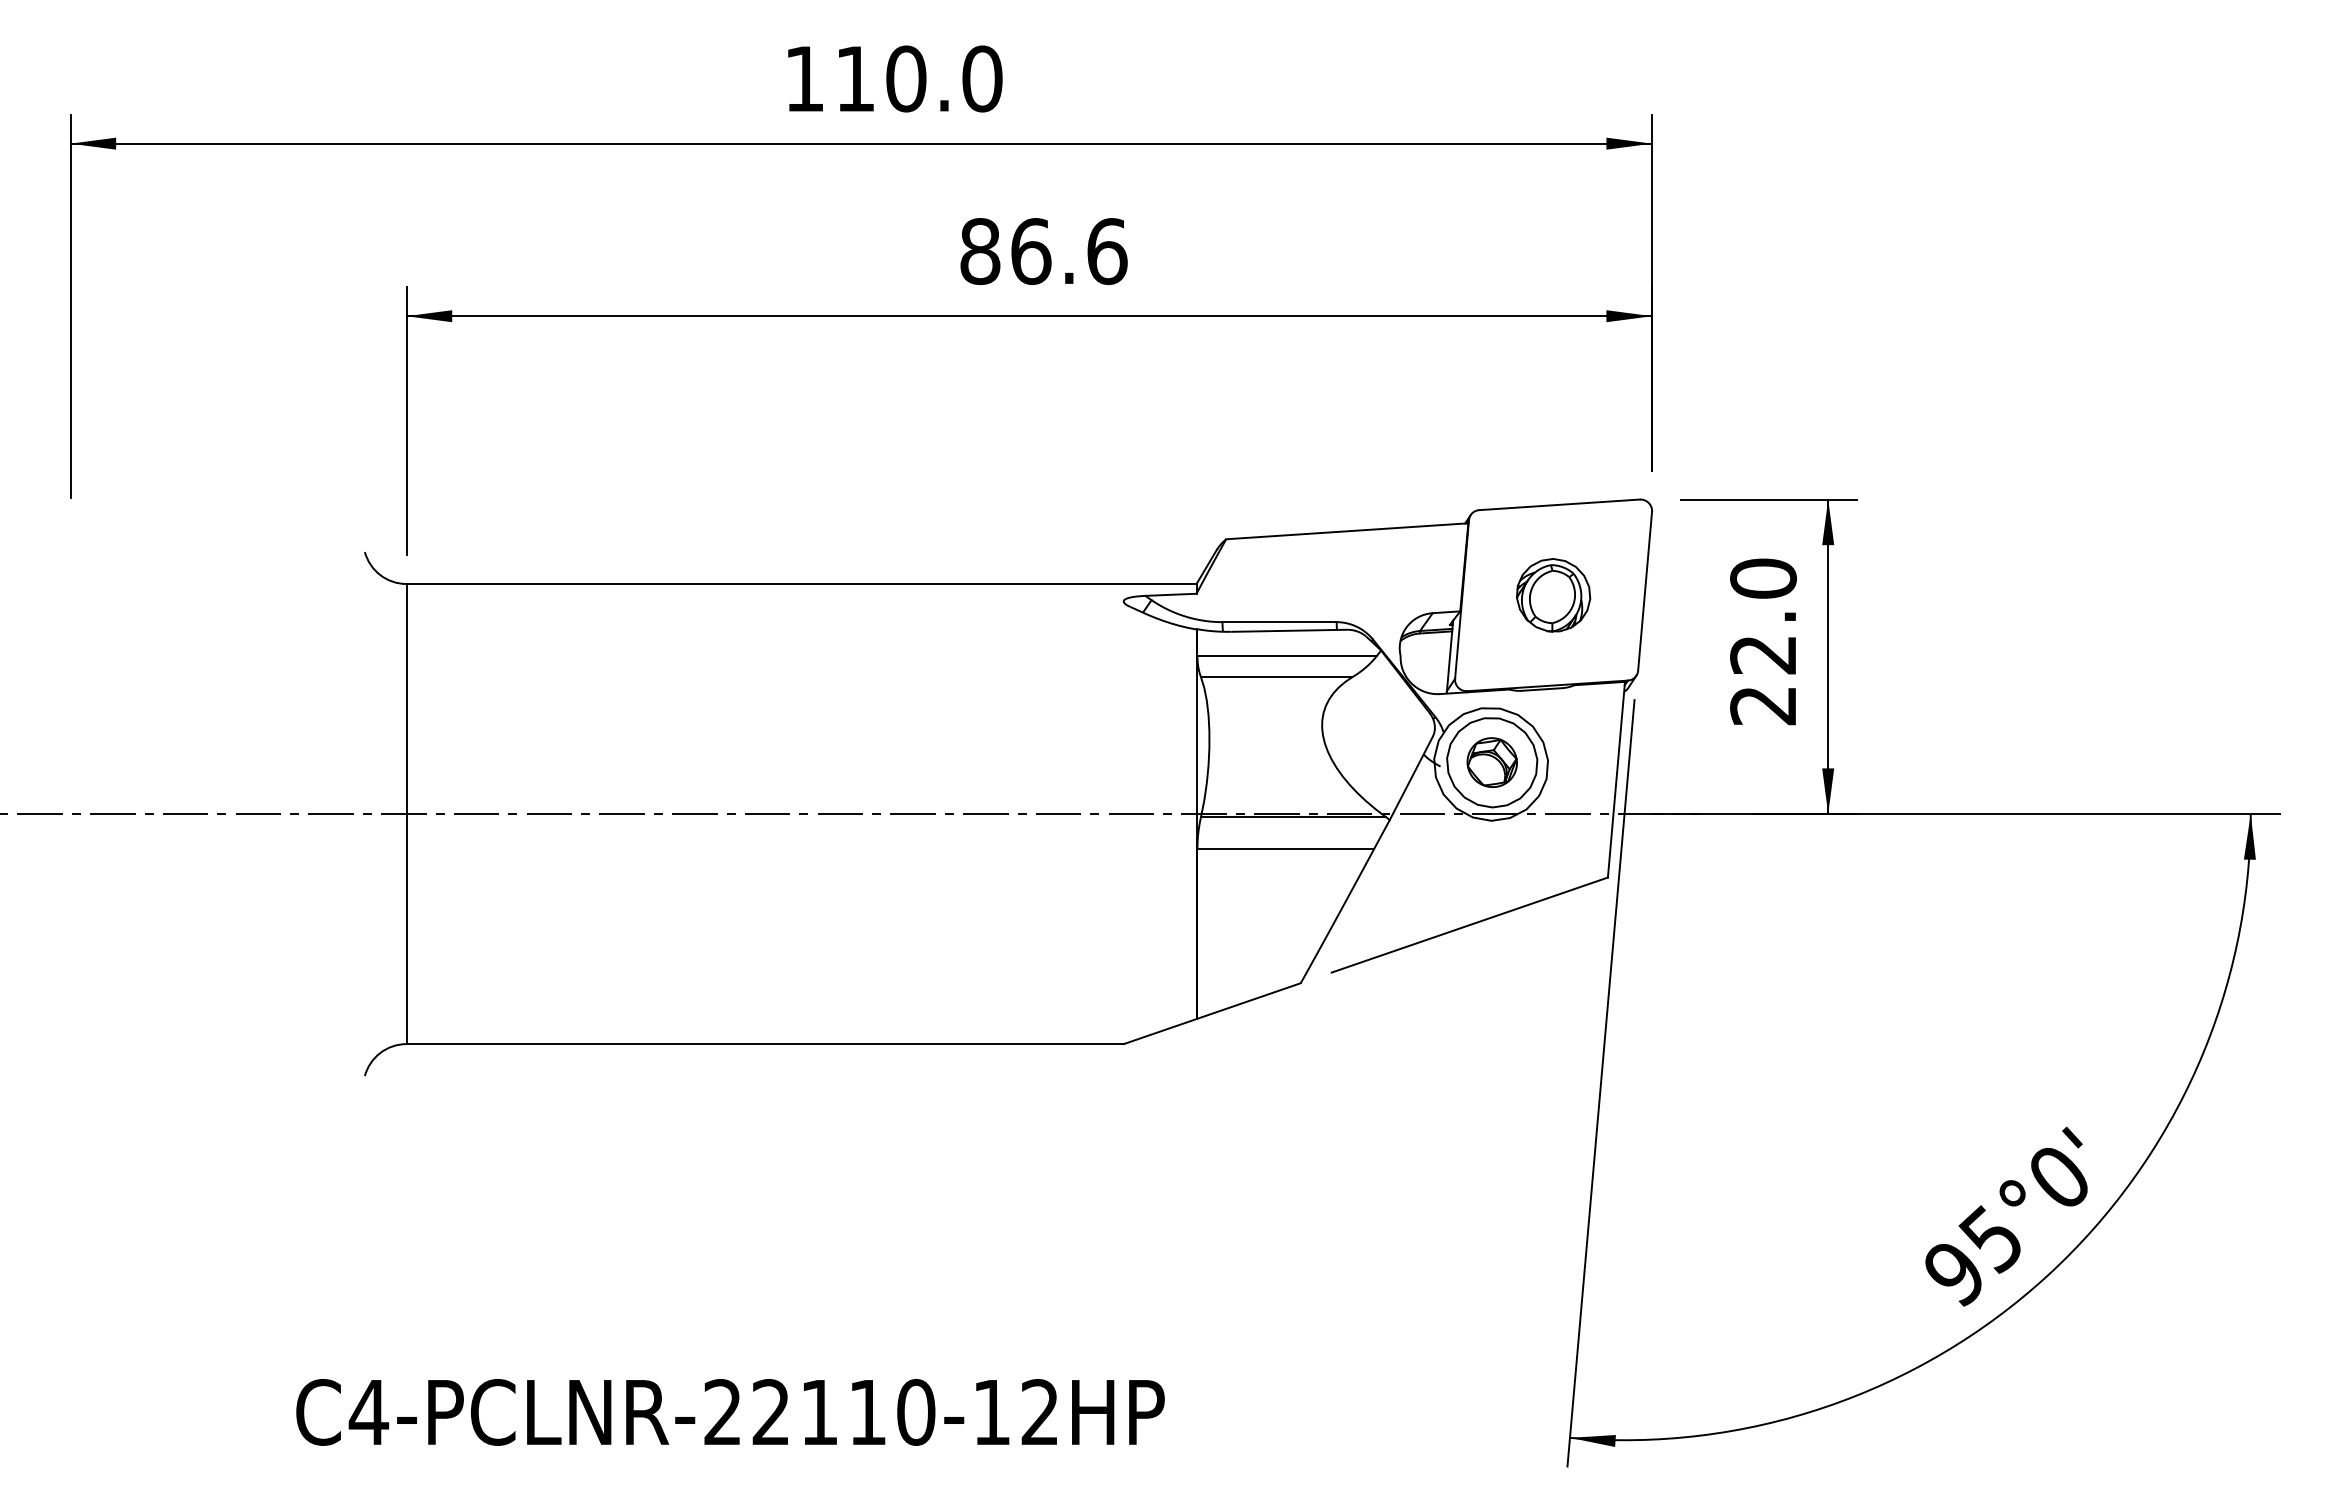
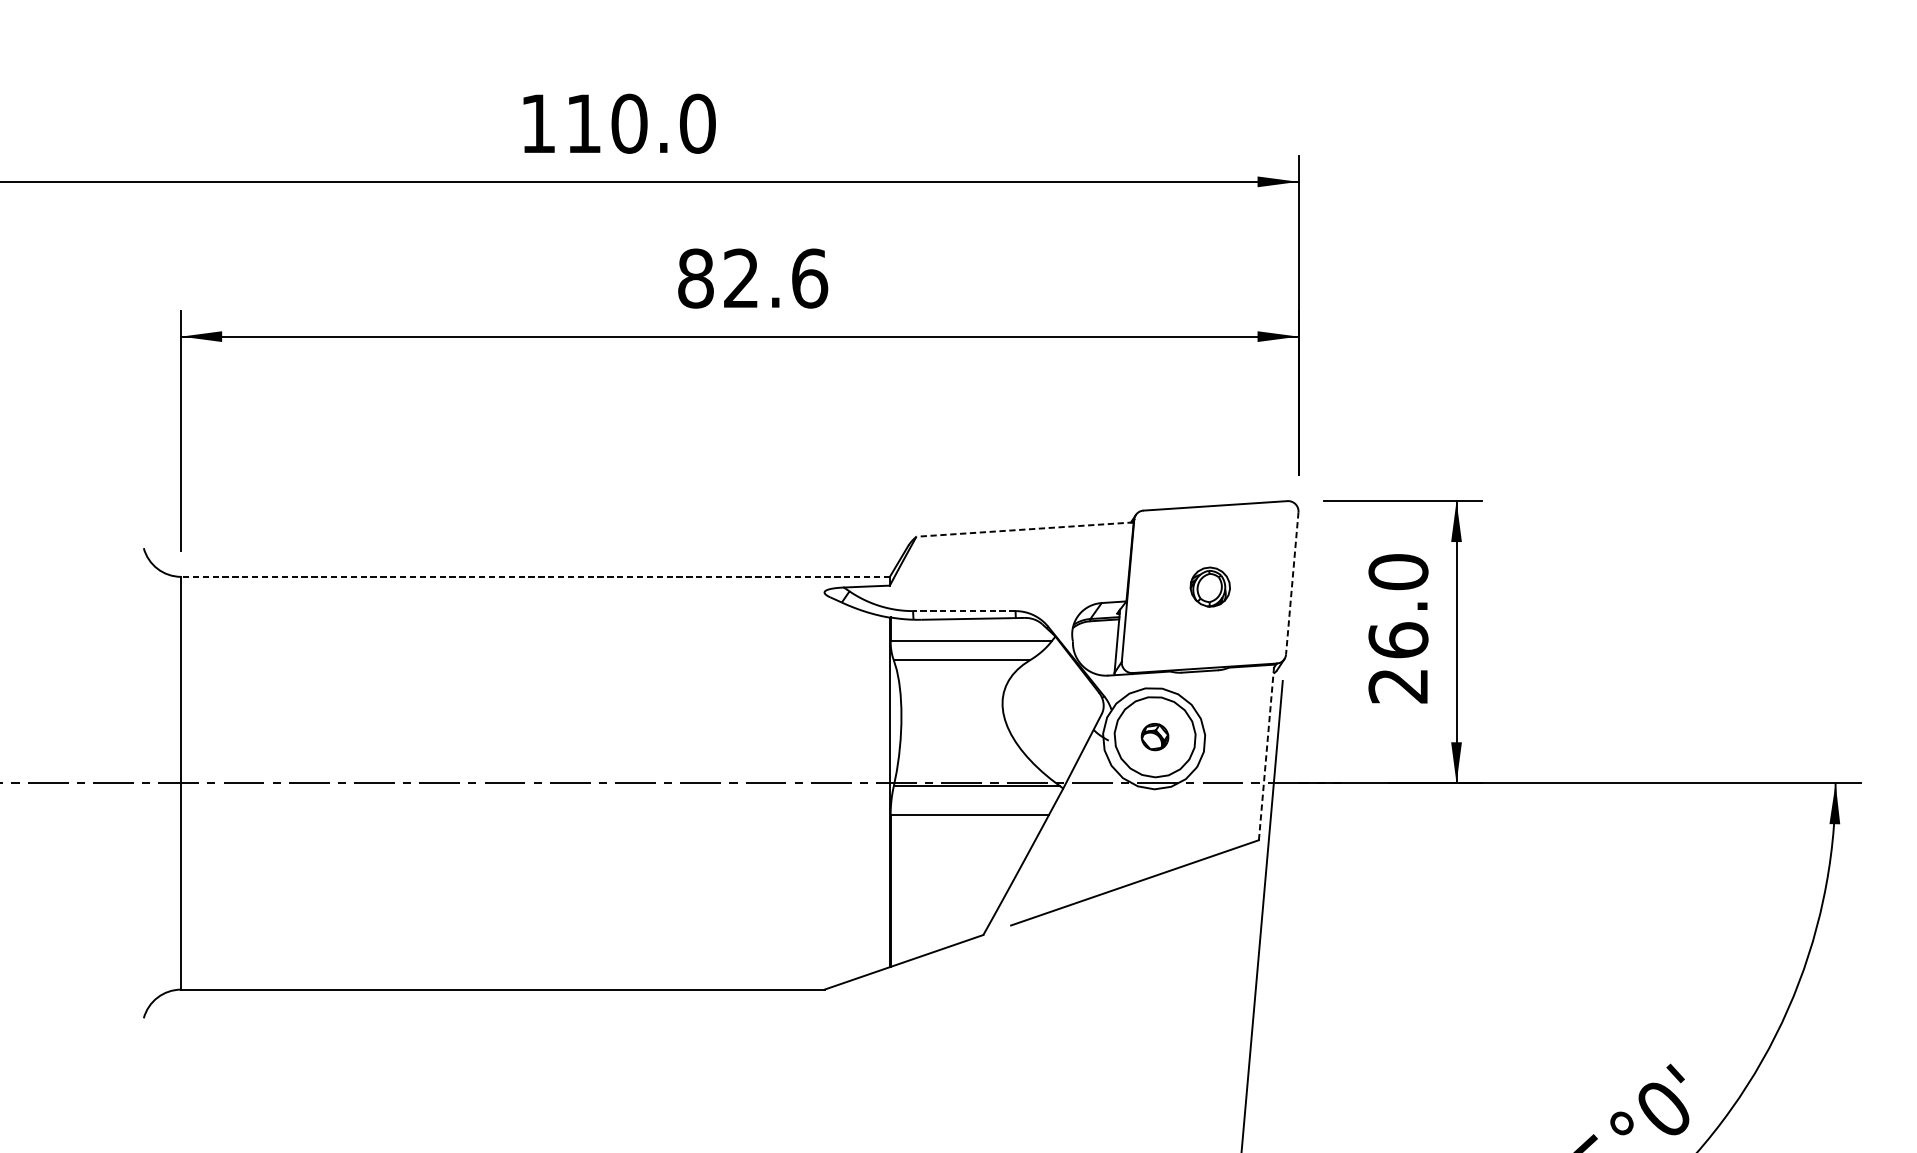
text: (1031, 251) -> (741, 278), 86.6 -> 82.6
line: (1346, 531) -> (1024, 529), solid -> dashed
line: (801, 584) -> (535, 577), solid -> dashed
line: (1645, 591) -> (1292, 583), solid -> dashed
part: (1553, 595) -> (1210, 587), size x0.6
line: (1279, 622) -> (964, 611), solid -> dashed
text: (1763, 654) -> (1398, 640), 22.0 -> 26.0
part: (1491, 762) -> (1154, 737), size x0.6
line: (1616, 779) -> (1266, 752), solid -> dashed

